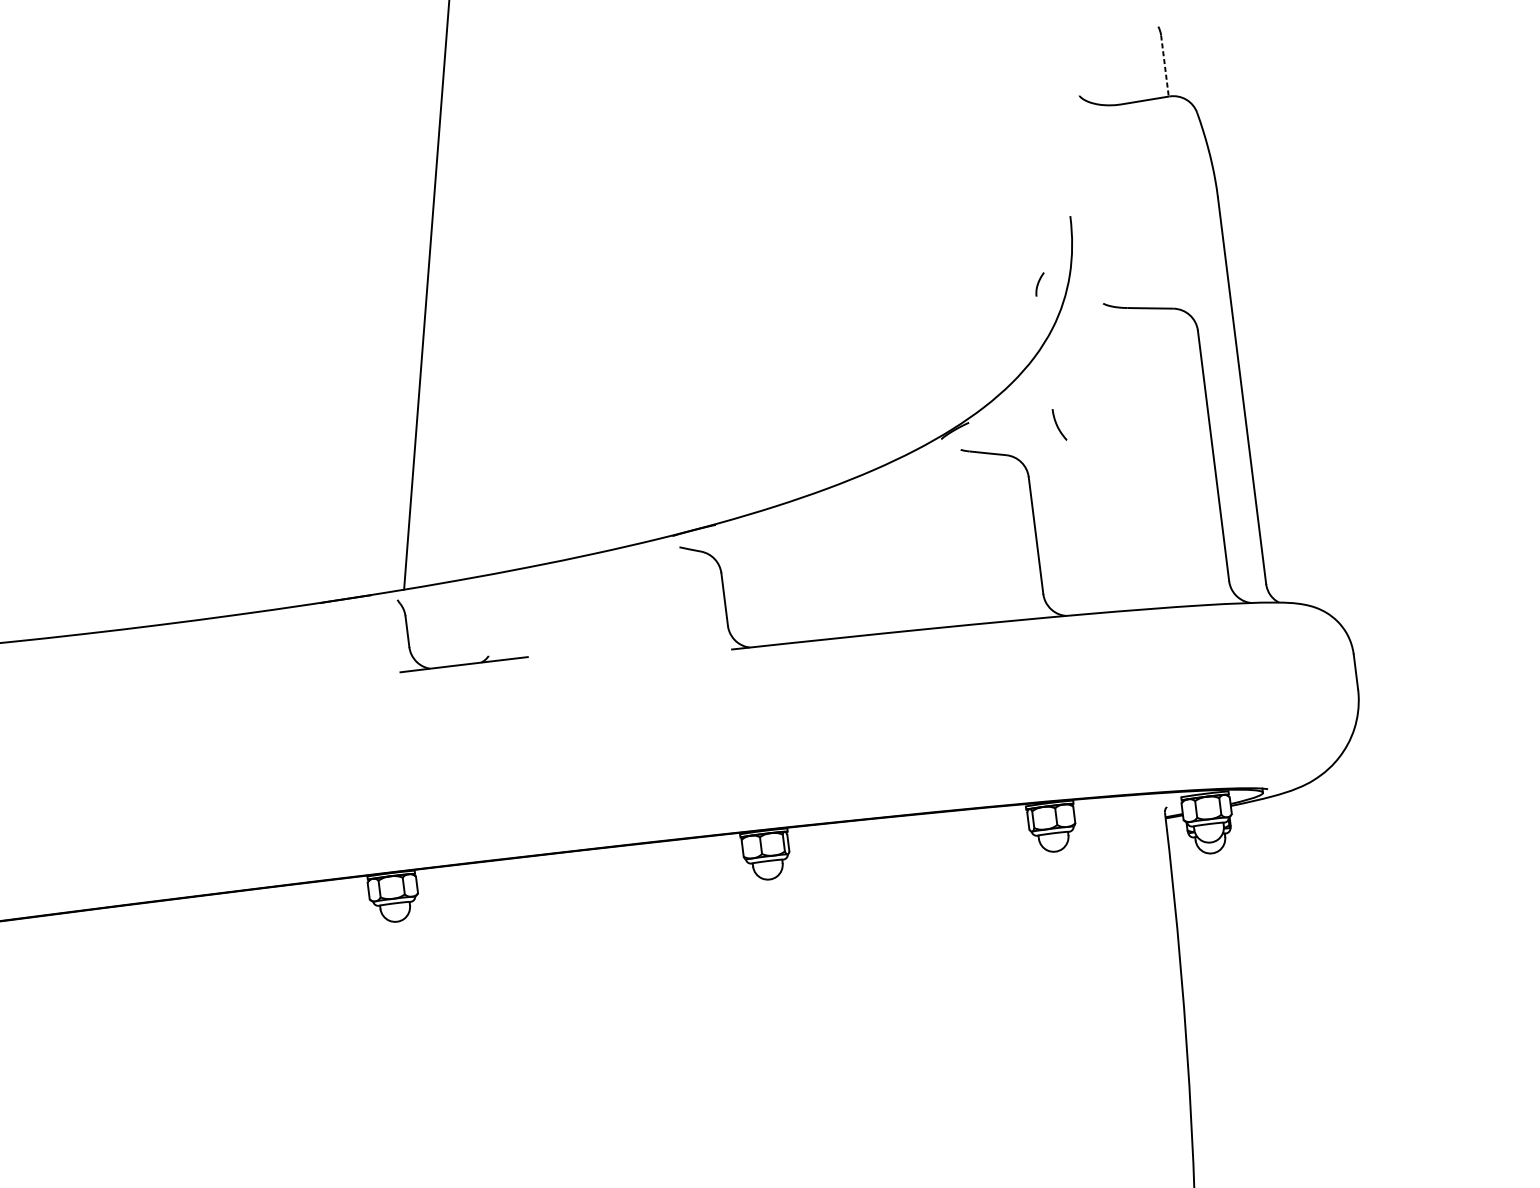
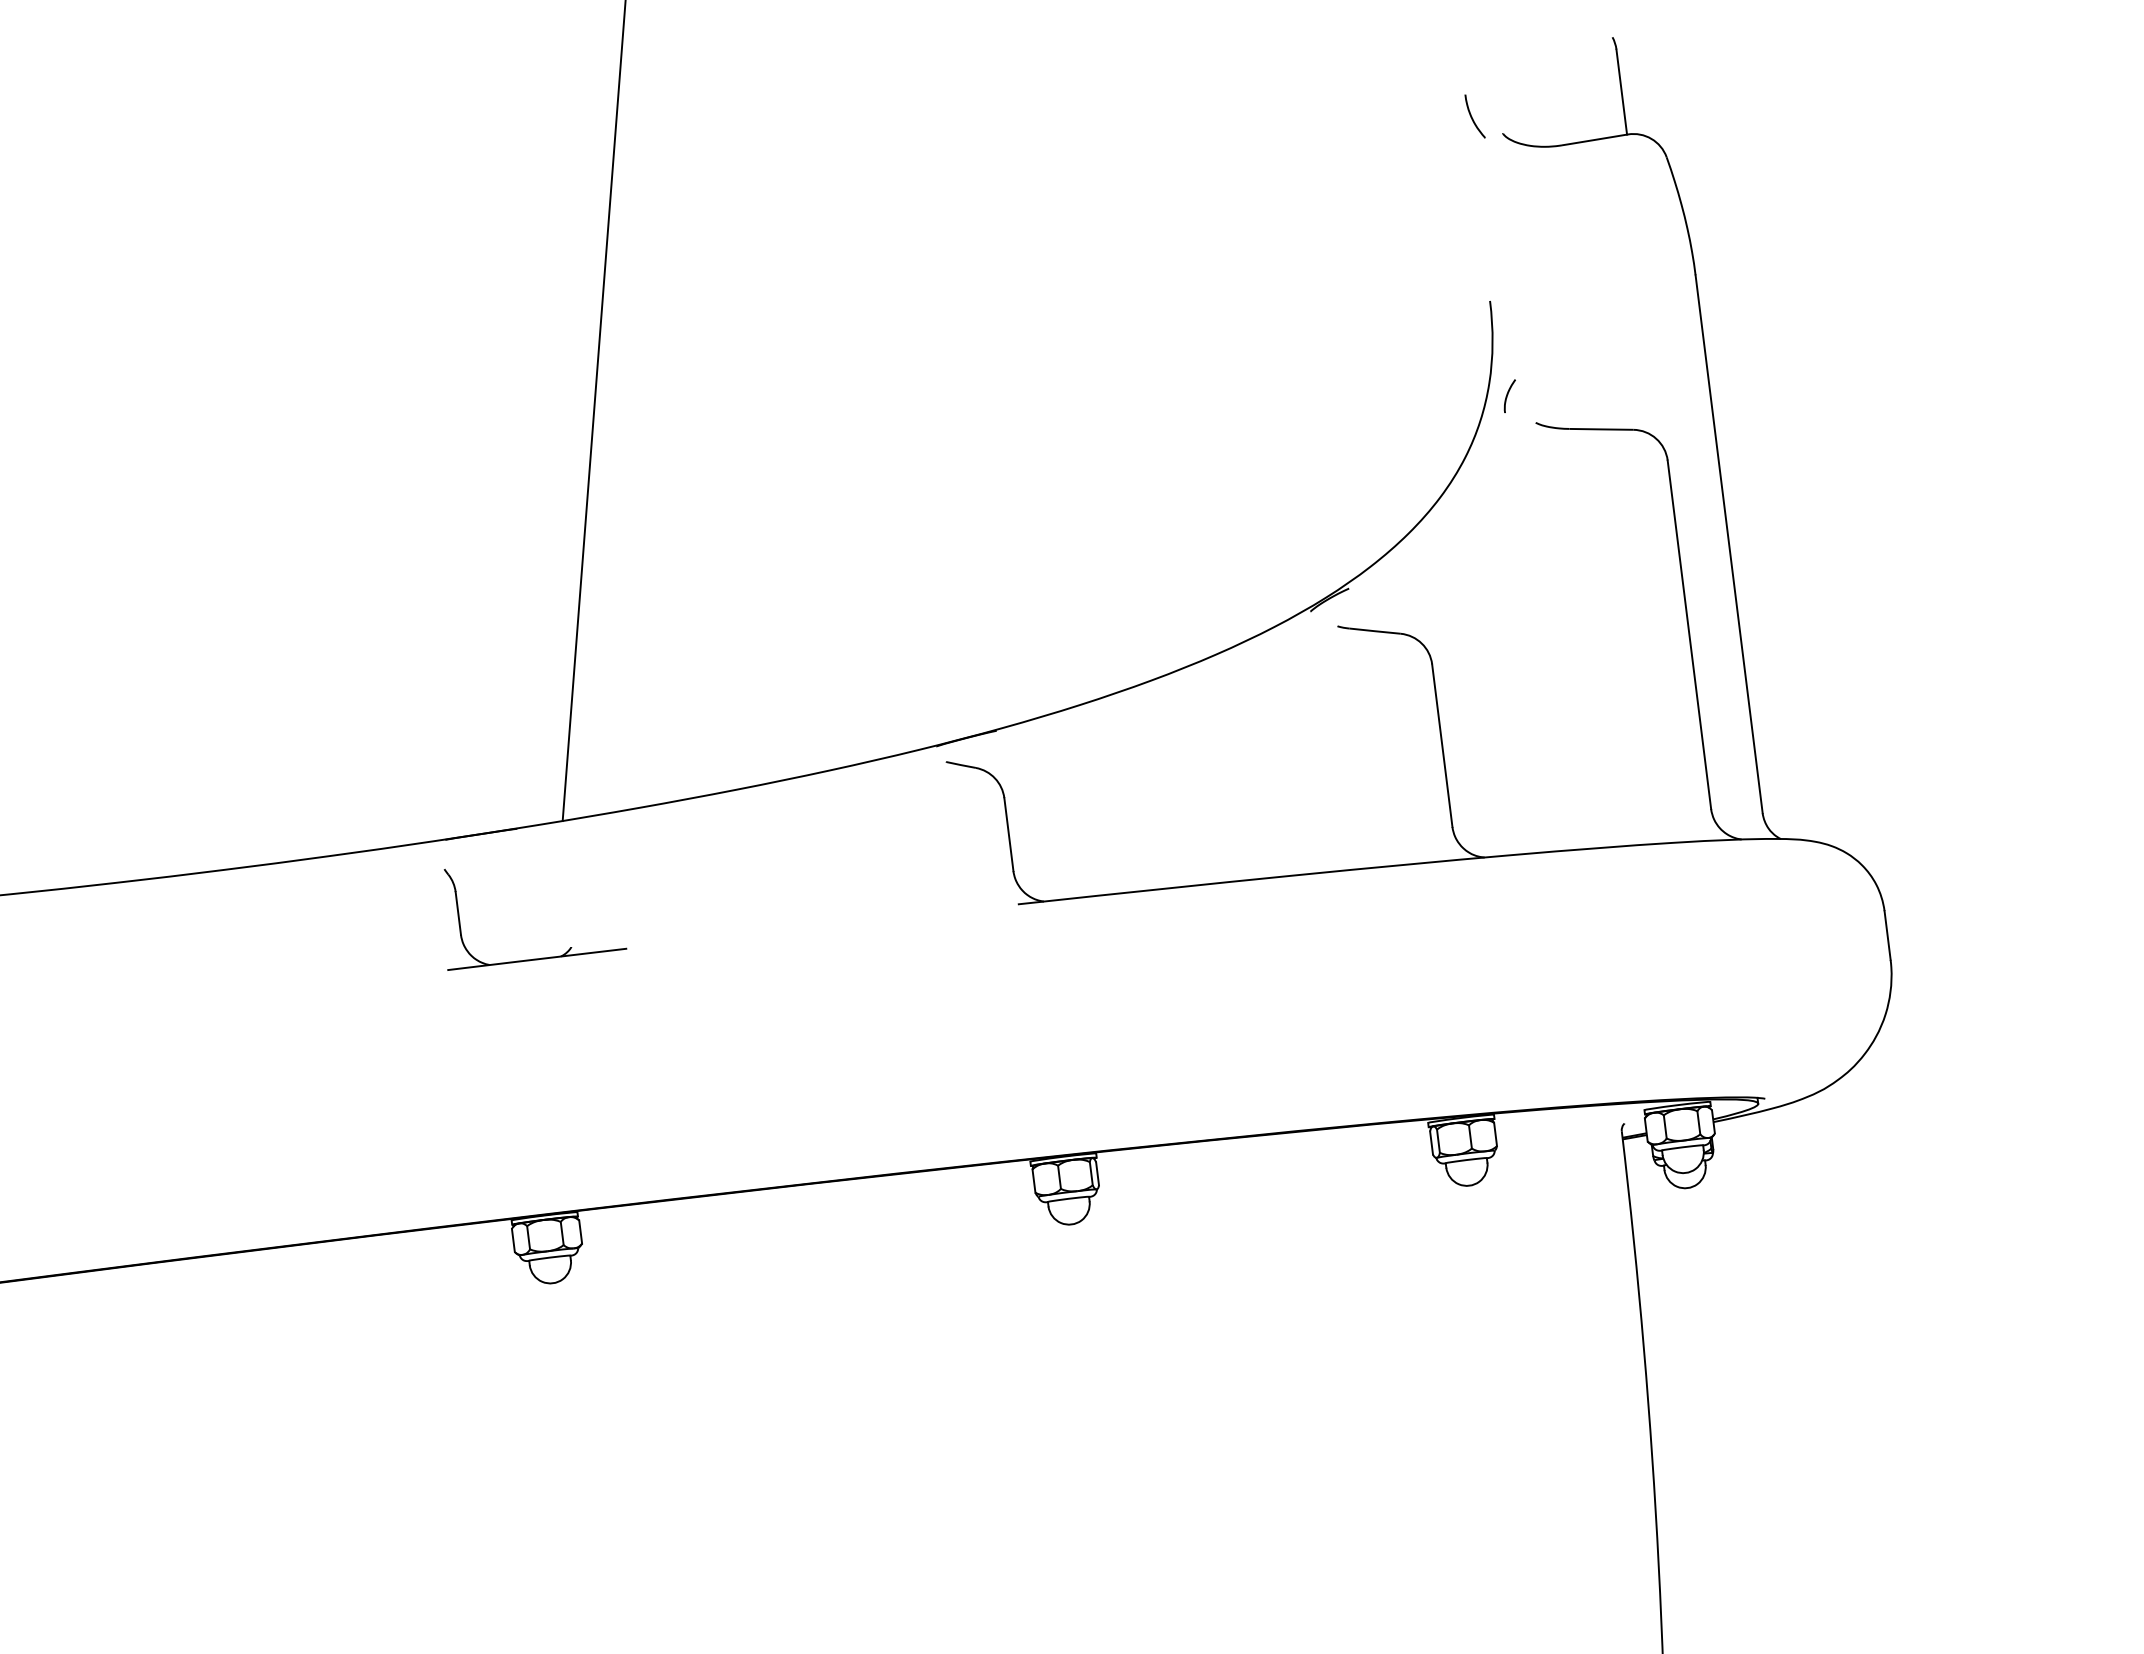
line: (1164, 66) -> (1621, 92), dashed -> solid
curve: (1039, 283) -> (1508, 394), moved
curve: (1057, 424) -> (1472, 116), moved
part: (467, 663) -> (541, 957), moved

